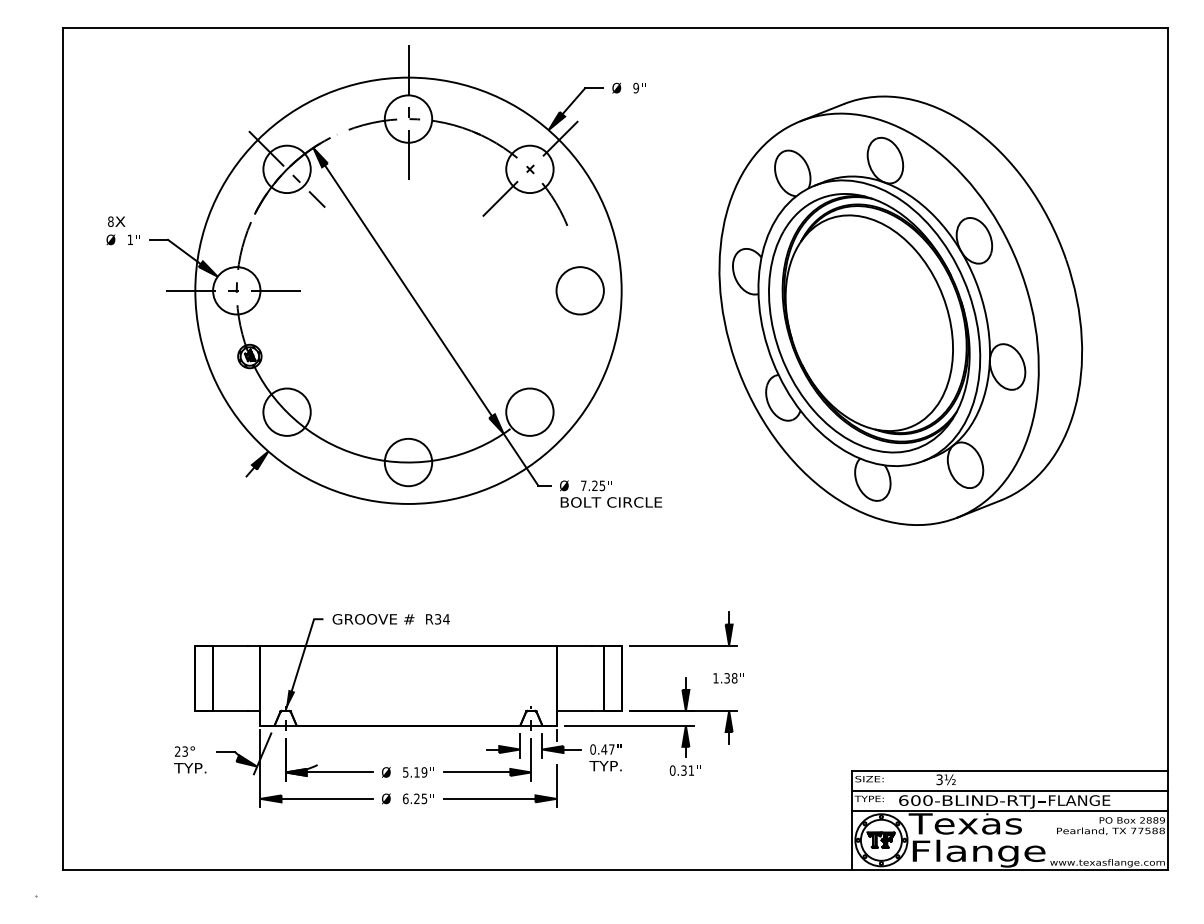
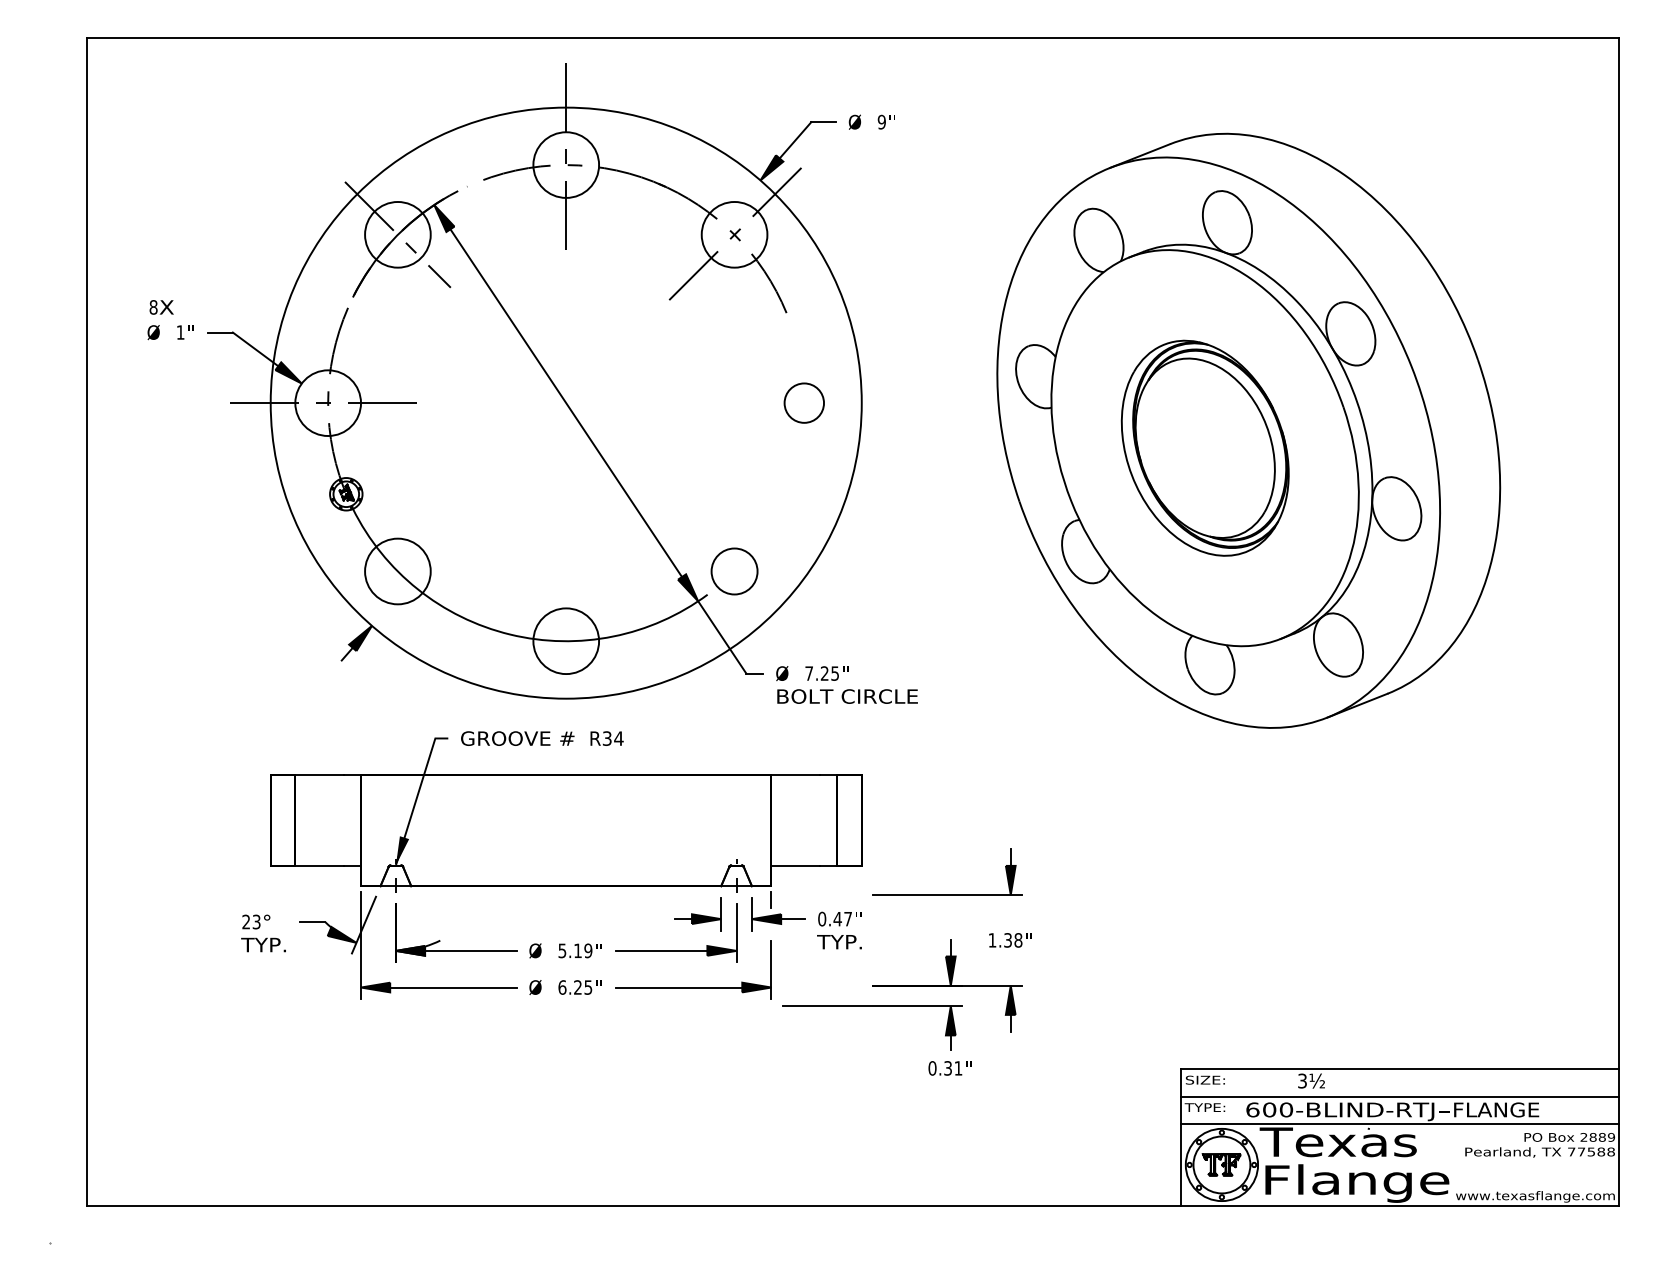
circle: (580, 291) -> (804, 403), size x0.6
part: (869, 323) -> (1205, 448), size x0.6
circle: (529, 412) -> (734, 571), size x0.7
part: (397, 710) -> (551, 865), moved

